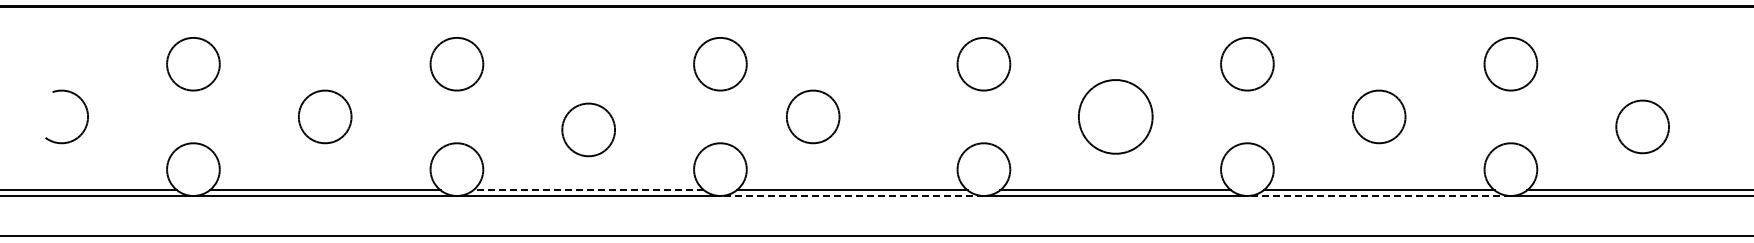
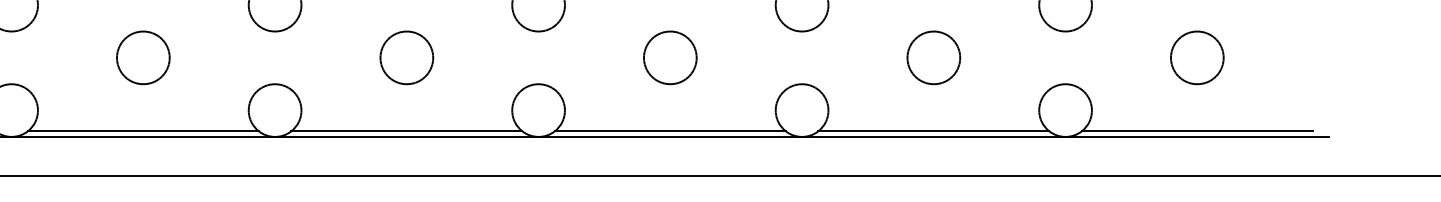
part: (813, 116) -> (407, 57), moved
part: (1115, 116) -> (670, 57), size x0.71
part: (1642, 126) -> (1197, 57), moved
part: (588, 129) -> (143, 57), moved
line: (588, 190) -> (143, 131), dashed -> solid
line: (852, 195) -> (407, 136), dashed -> solid
line: (1379, 195) -> (934, 136), dashed -> solid

